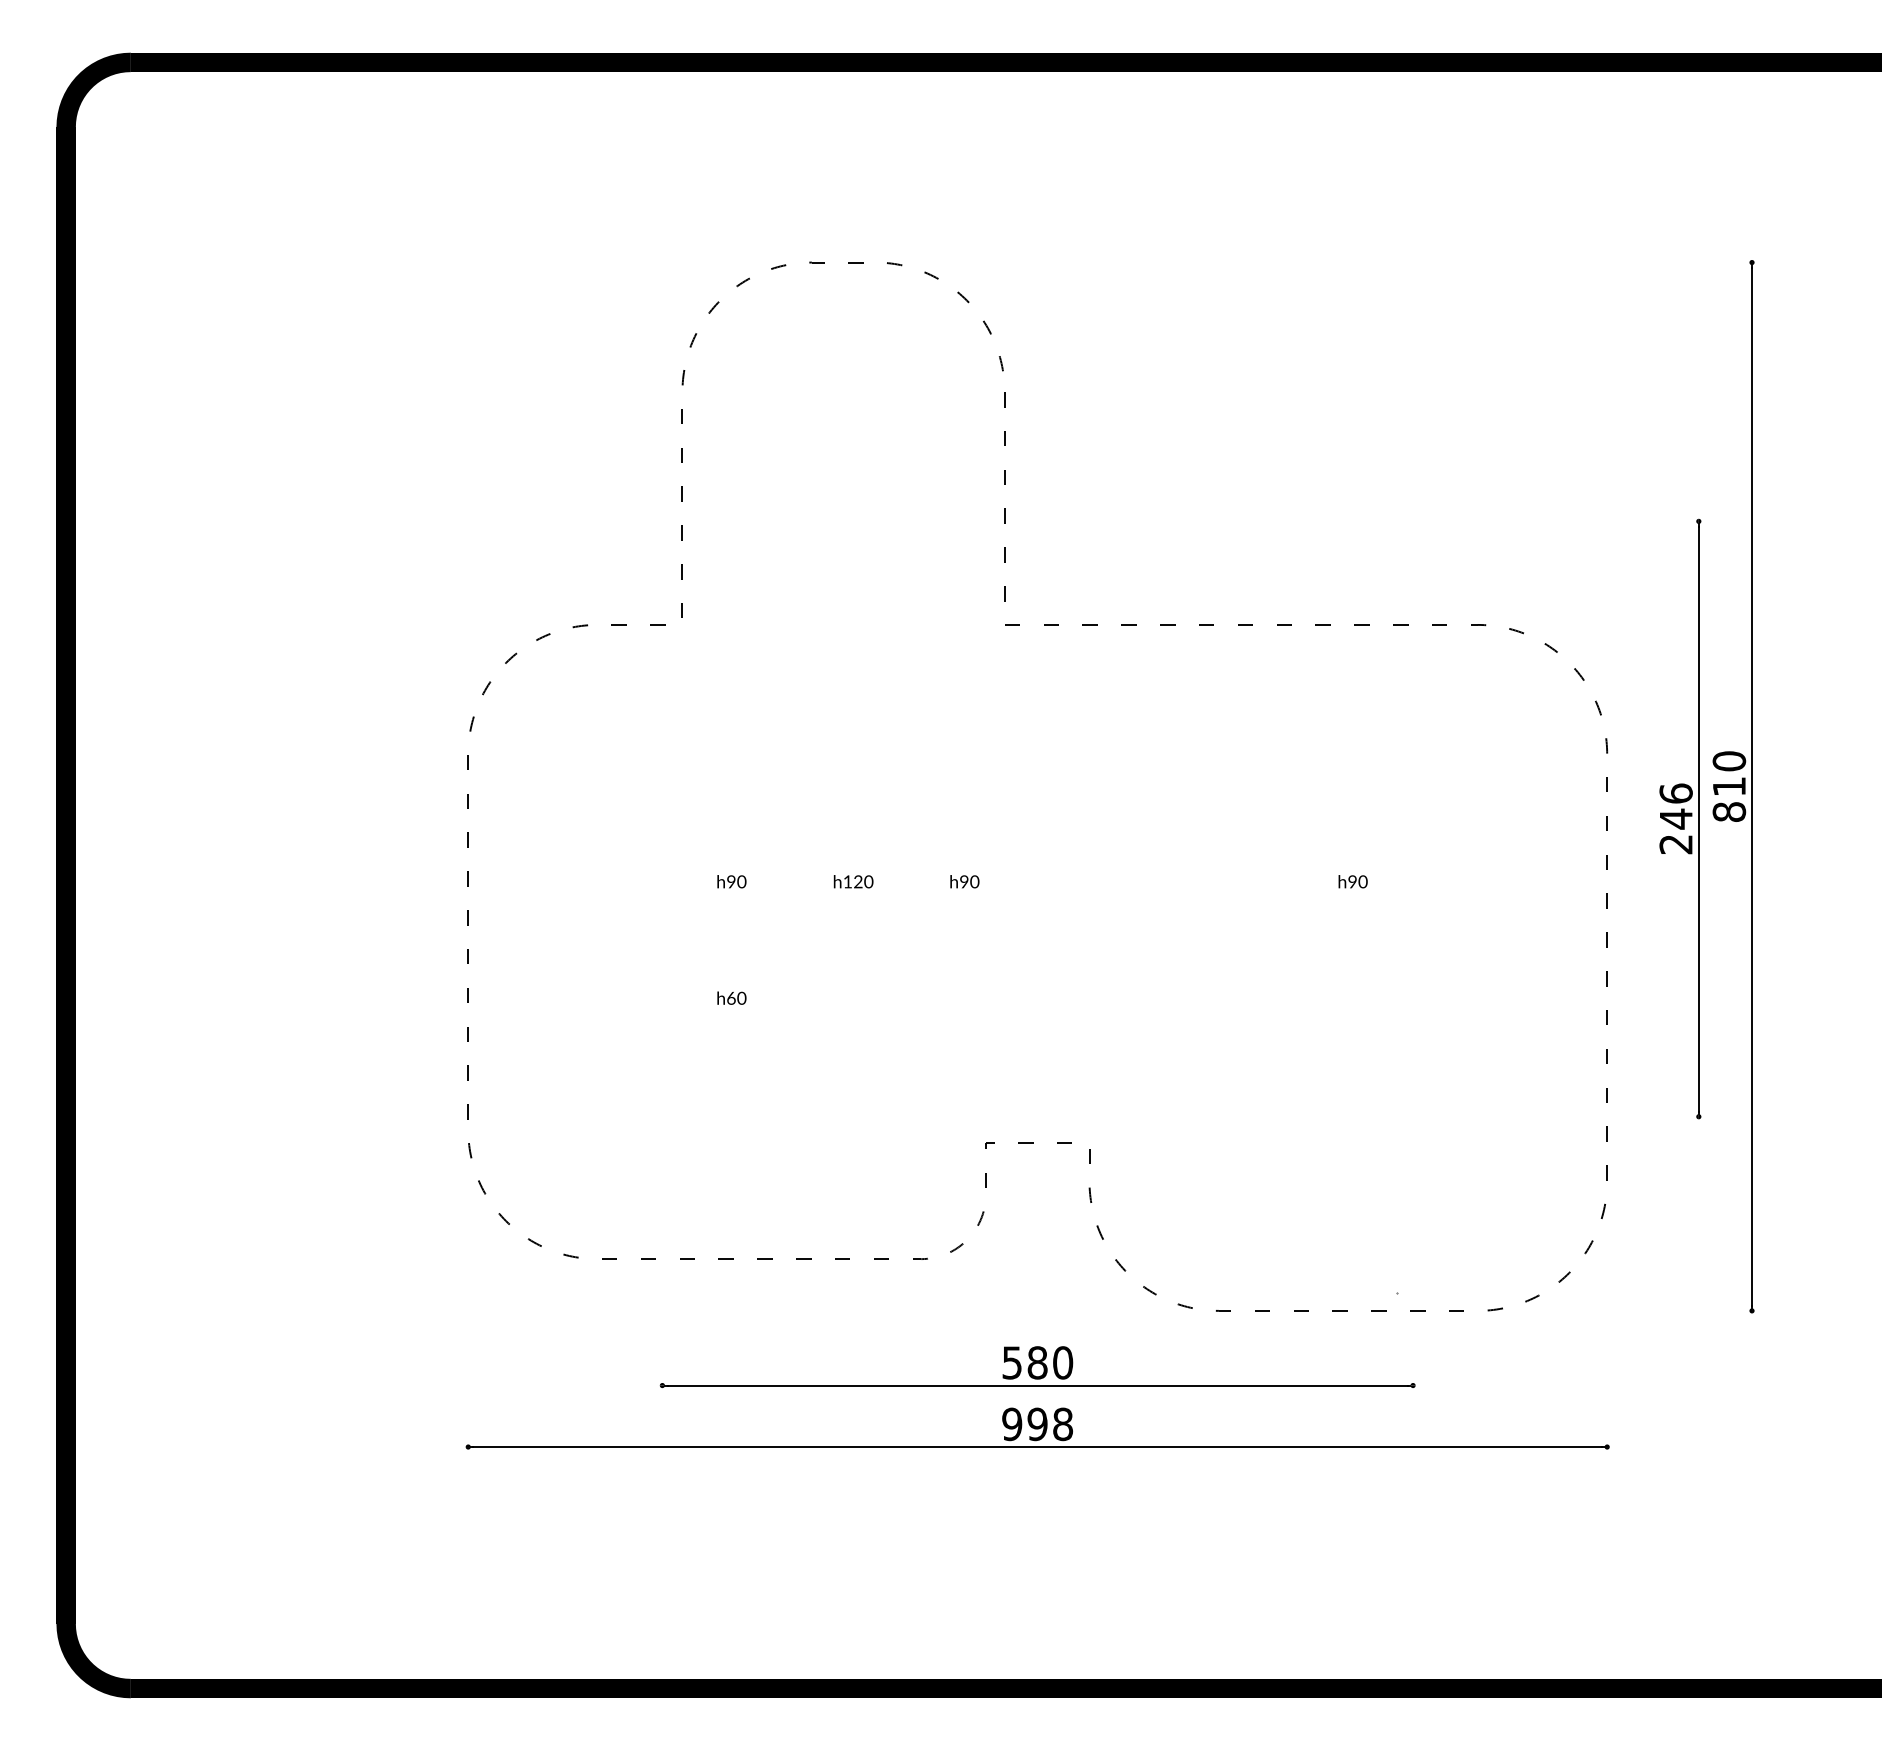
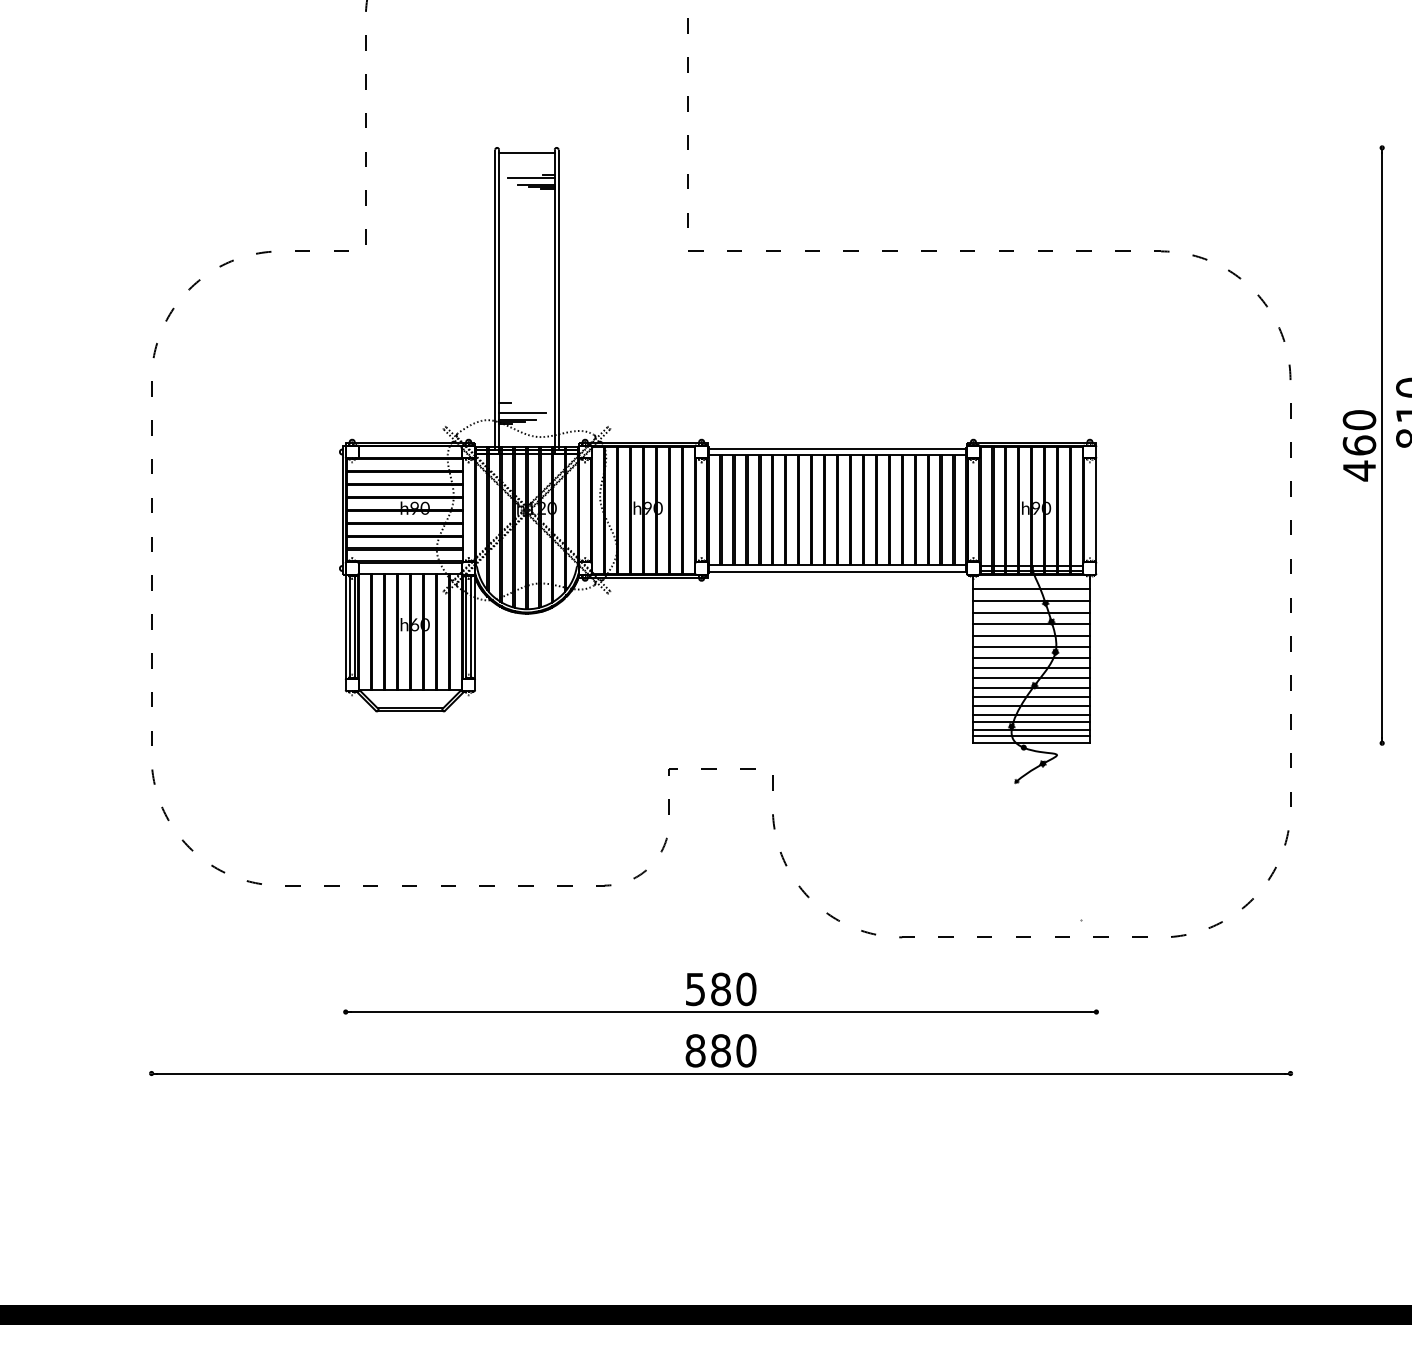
text: (1675, 819) -> (1358, 445), 246 -> 460
part: (1034, 838) -> (717, 464), added
text: (1037, 1424) -> (720, 1050), 998 -> 880

